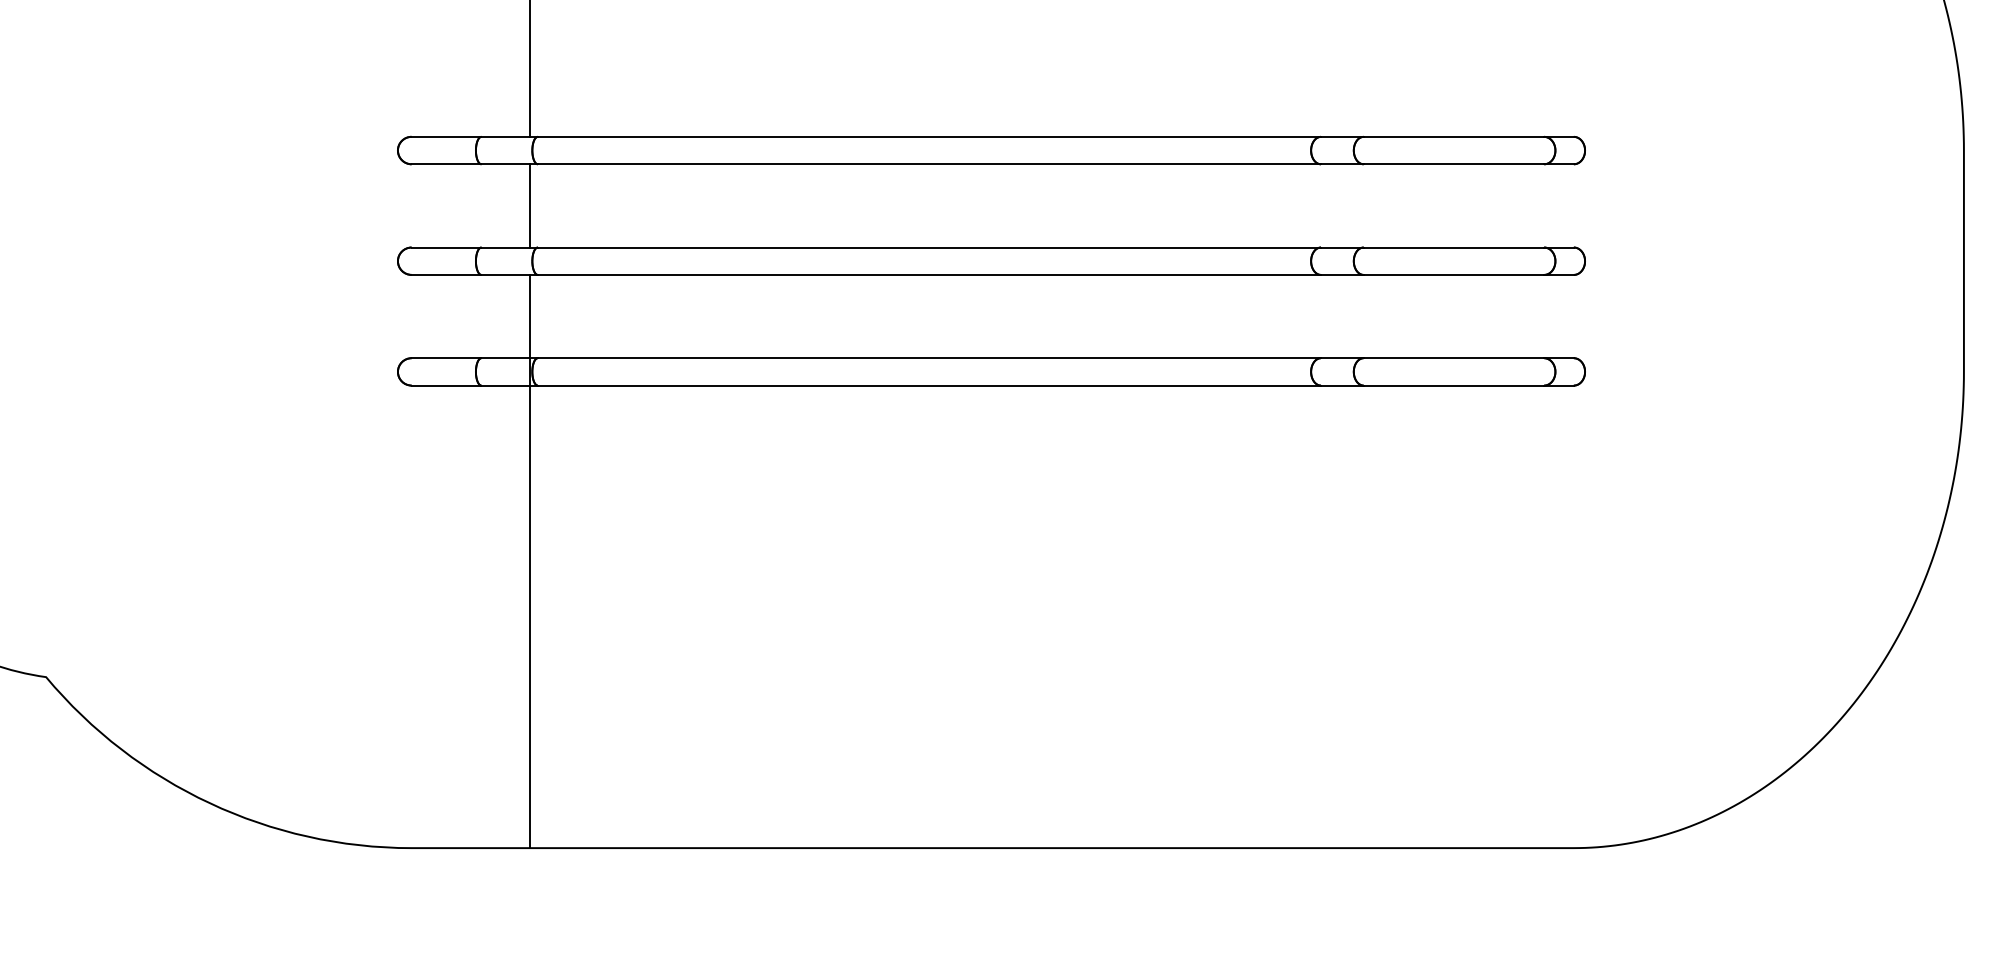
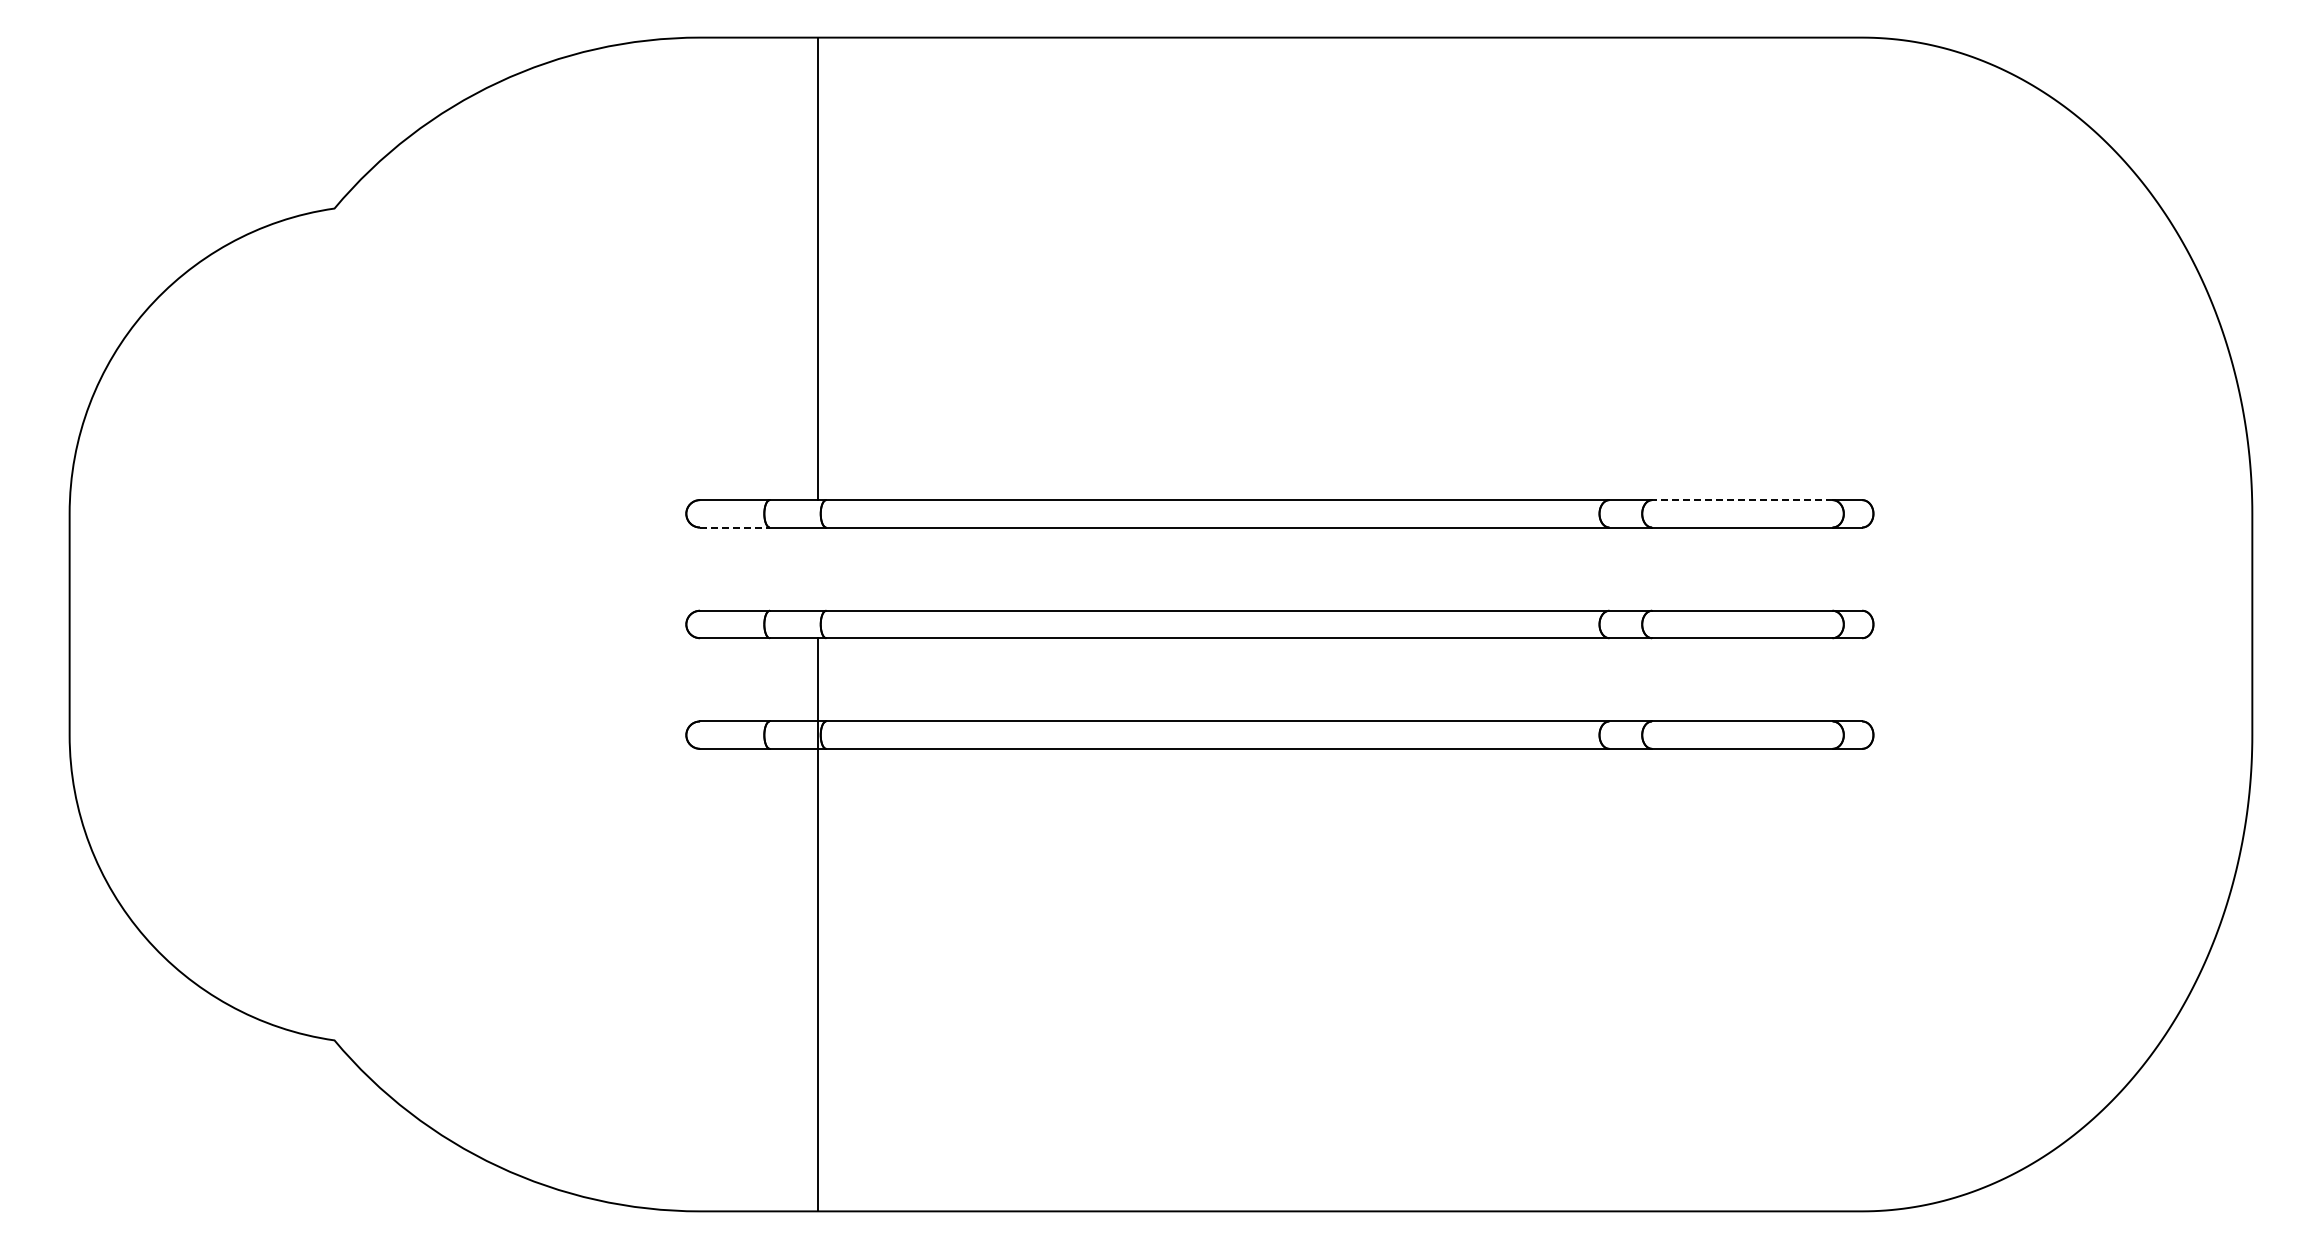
line: (1453, 137) -> (1741, 500), solid -> dashed
line: (446, 164) -> (734, 527), solid -> dashed
line: (530, 205) -> (818, 568), removed

